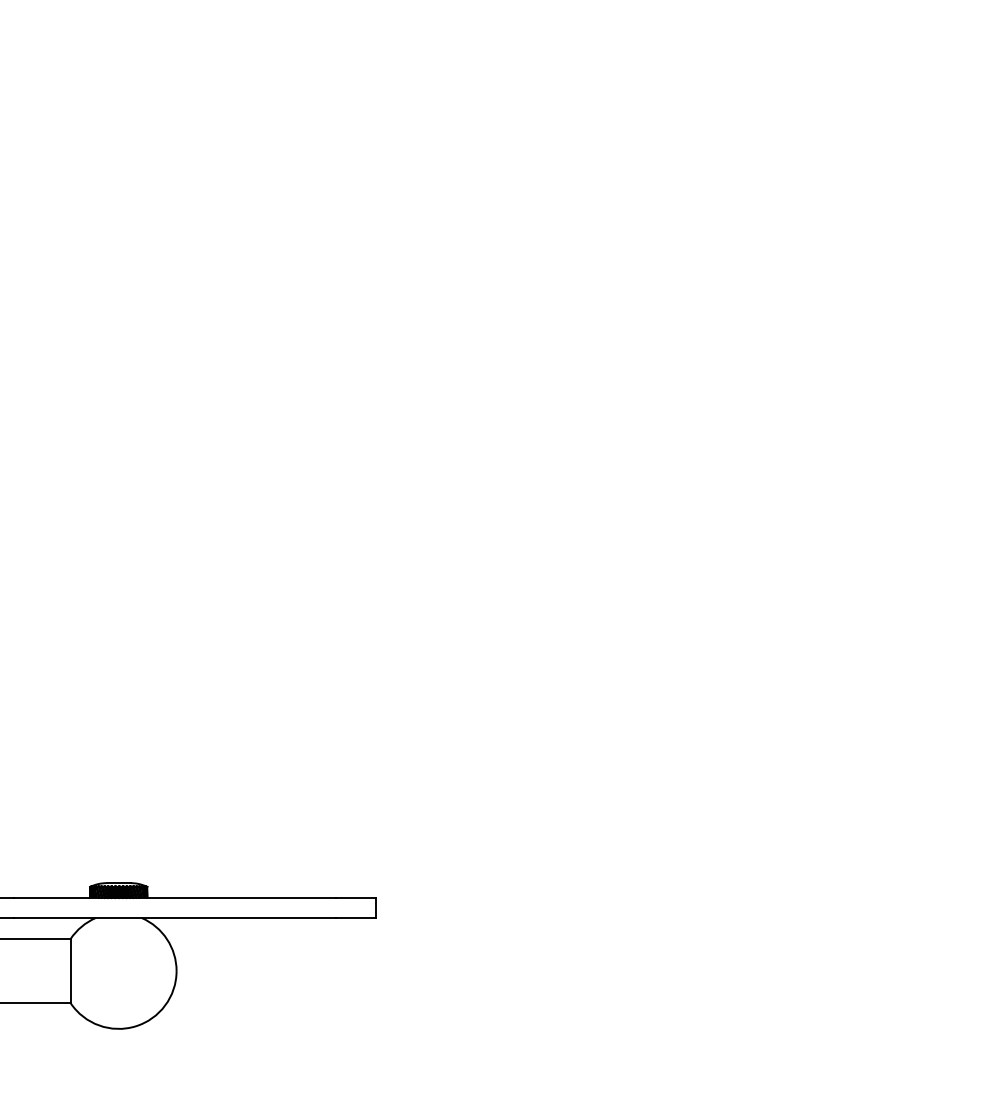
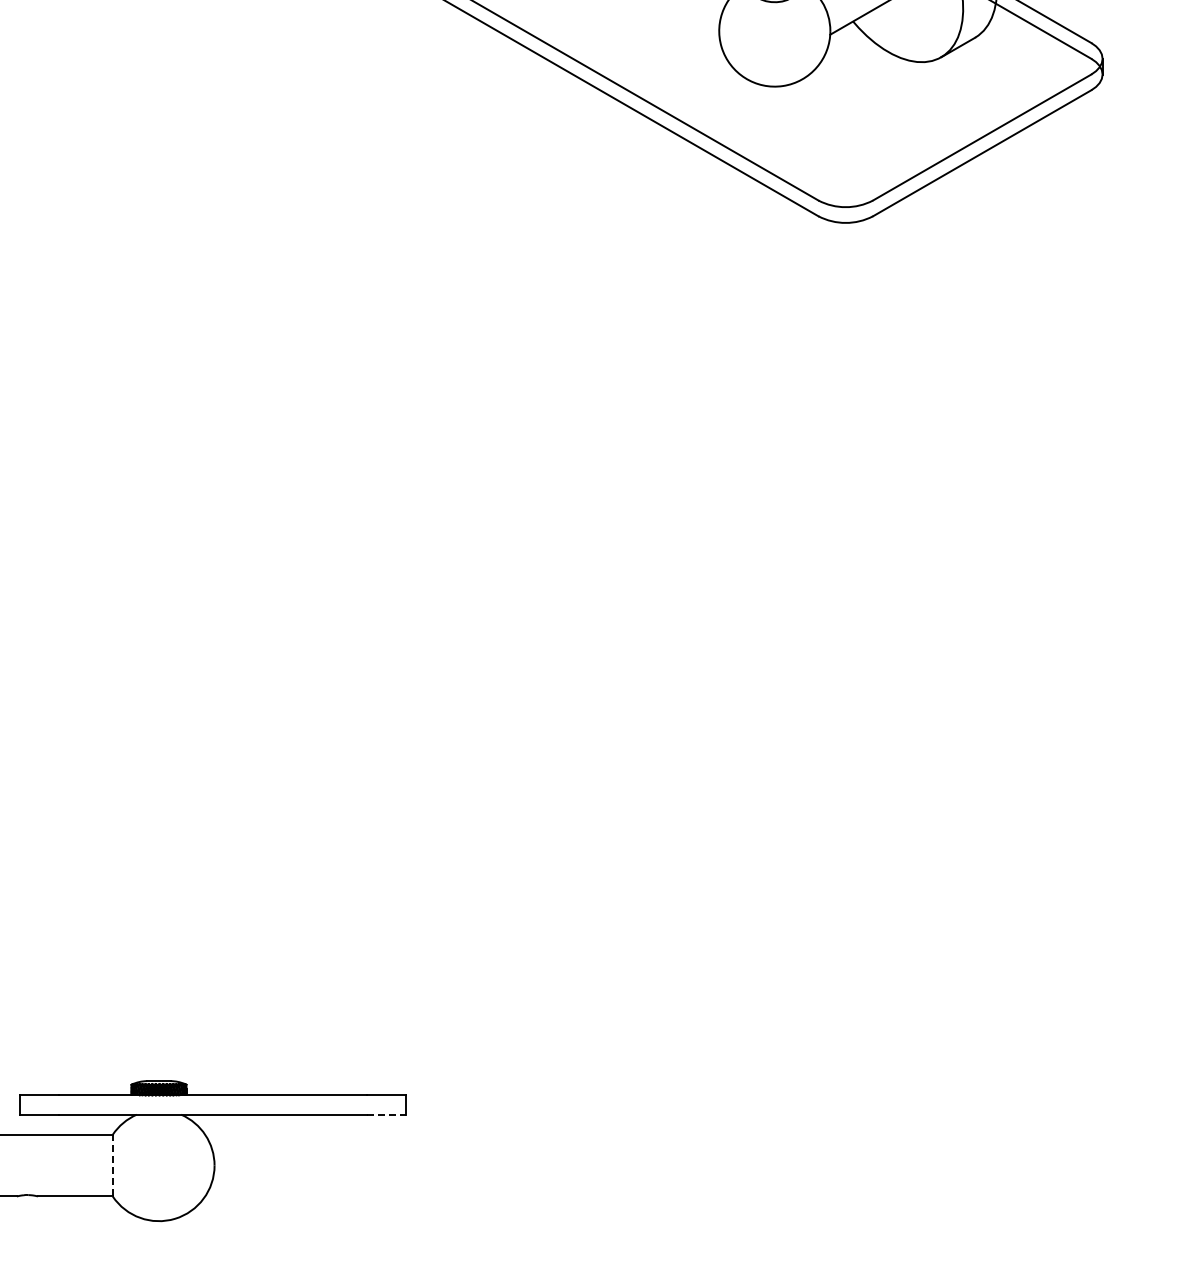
line: (356, 917) -> (387, 1114), solid -> dashed
line: (70, 970) -> (112, 1165), solid -> dashed

